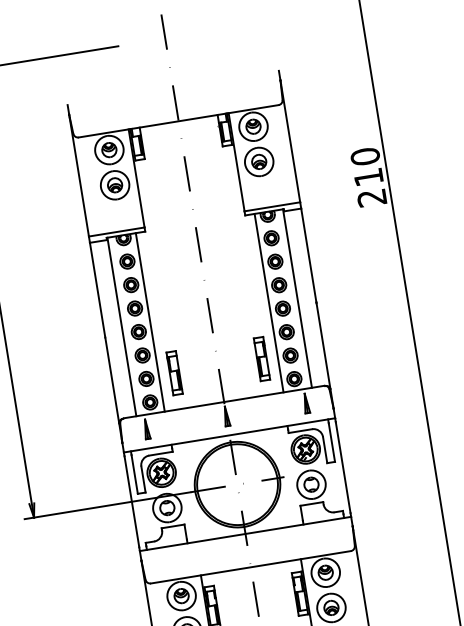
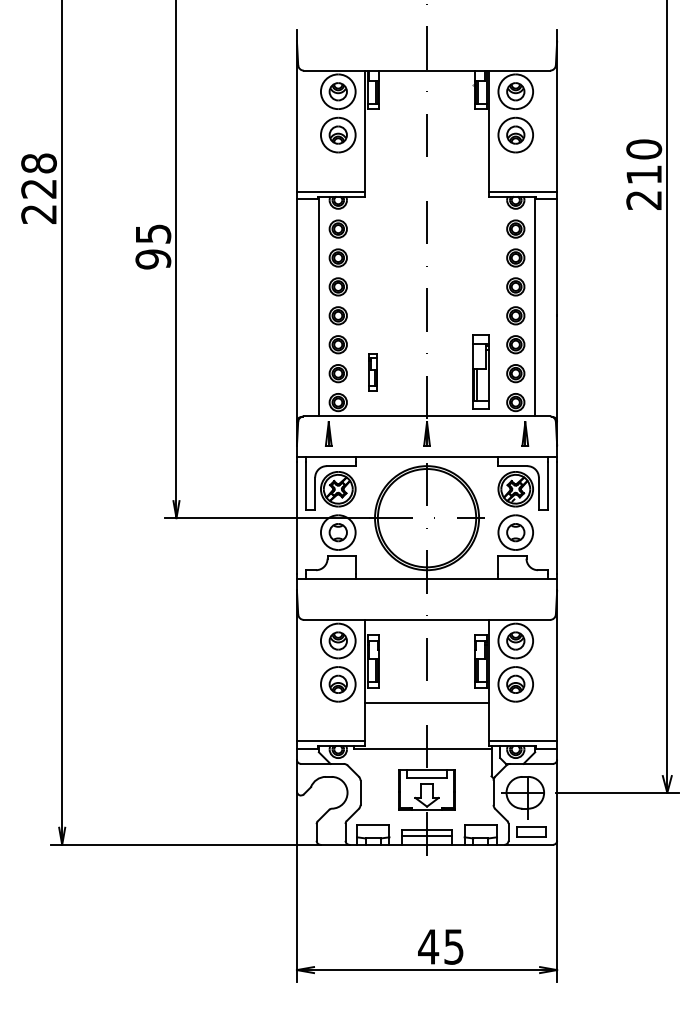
line: (269, 303) -> (500, 306), removed
line: (149, 322) -> (353, 306), removed
part: (261, 358) -> (480, 371), size x1.4
part: (174, 372) -> (373, 371), size x0.7

